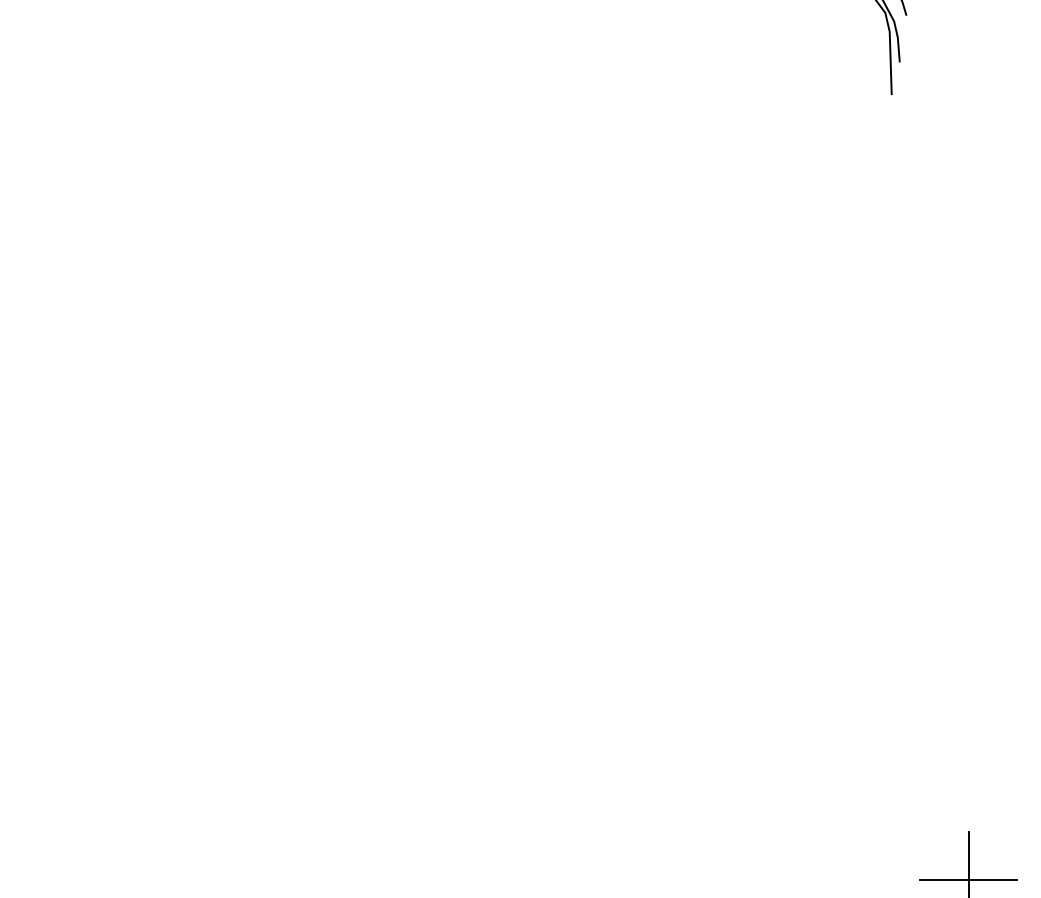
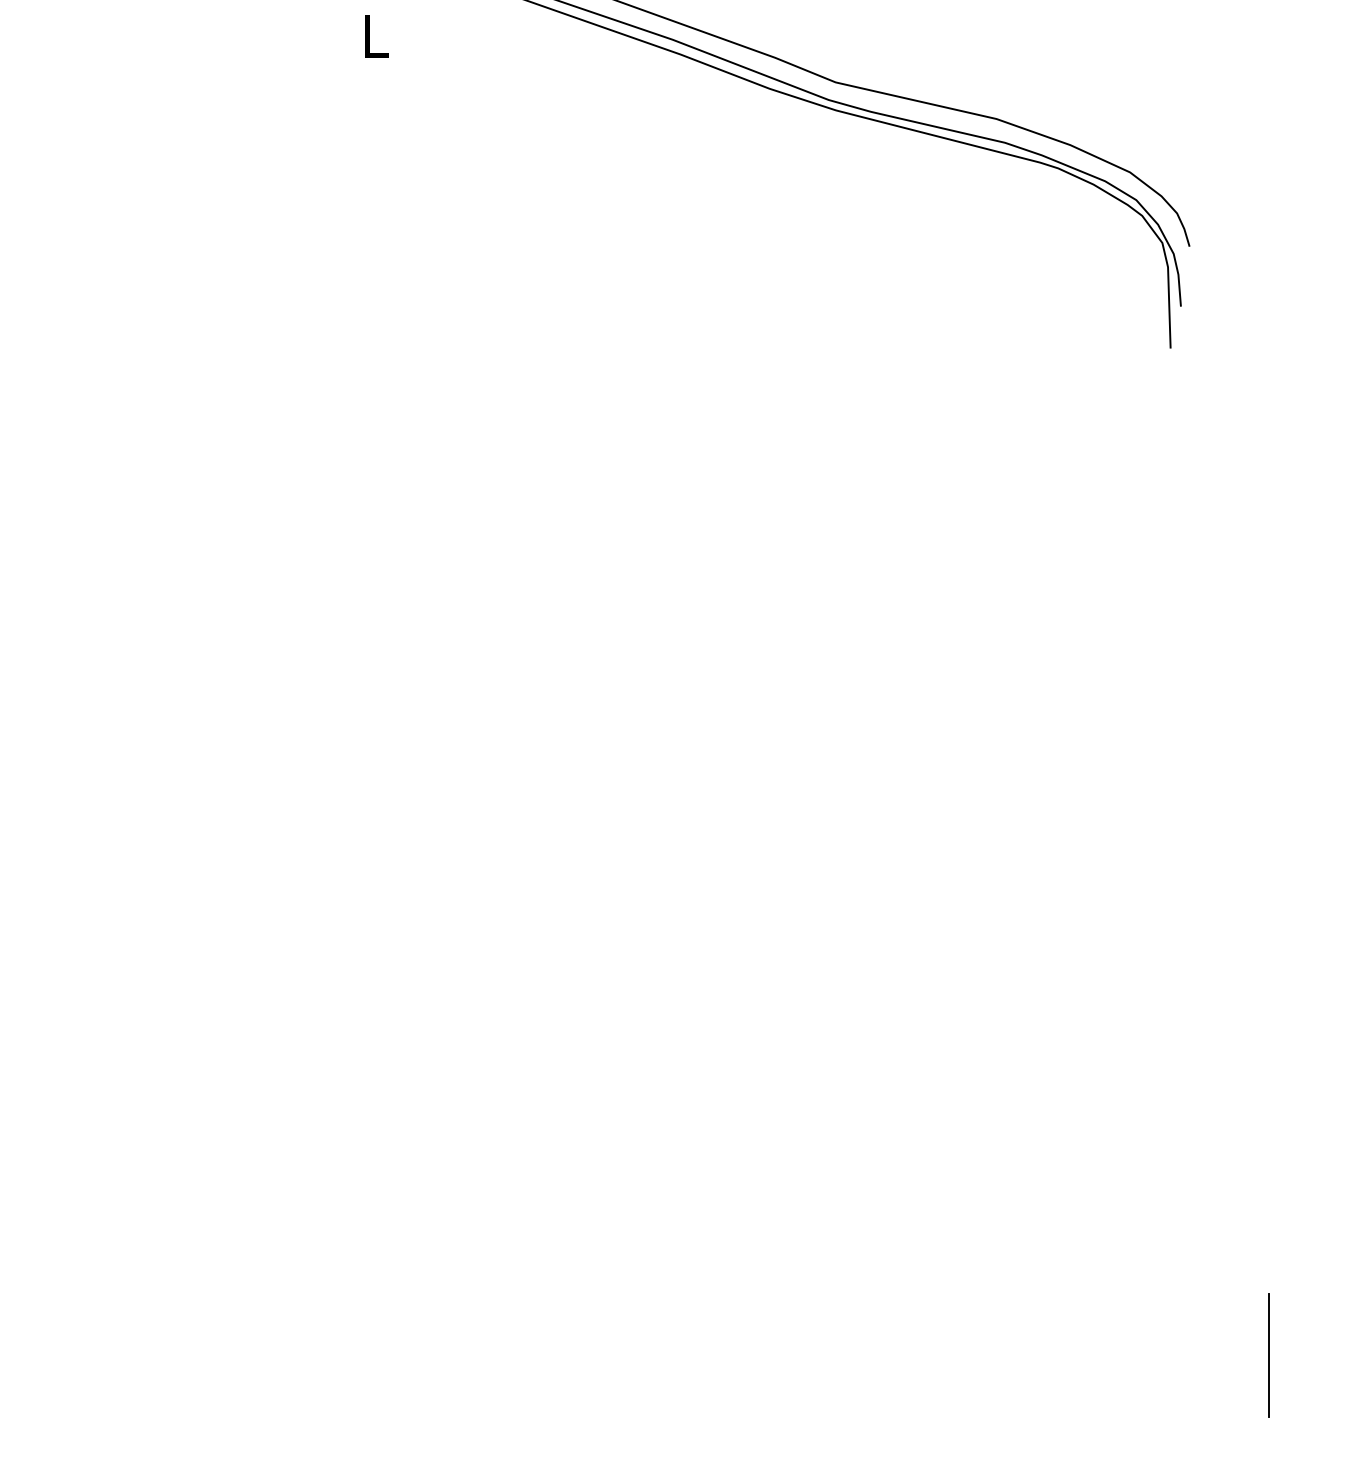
line: (968, 879) -> (1269, 1355), removed

